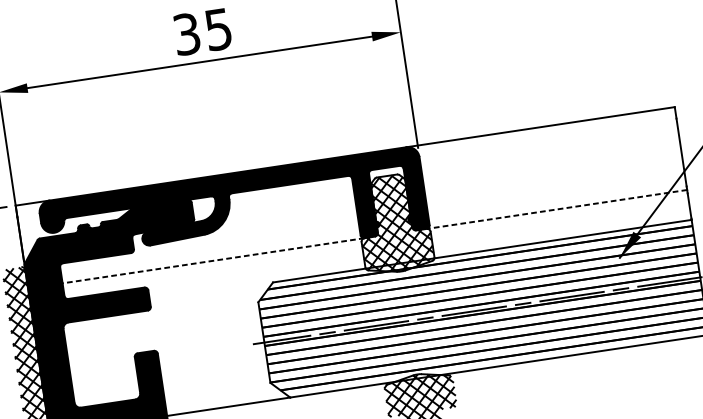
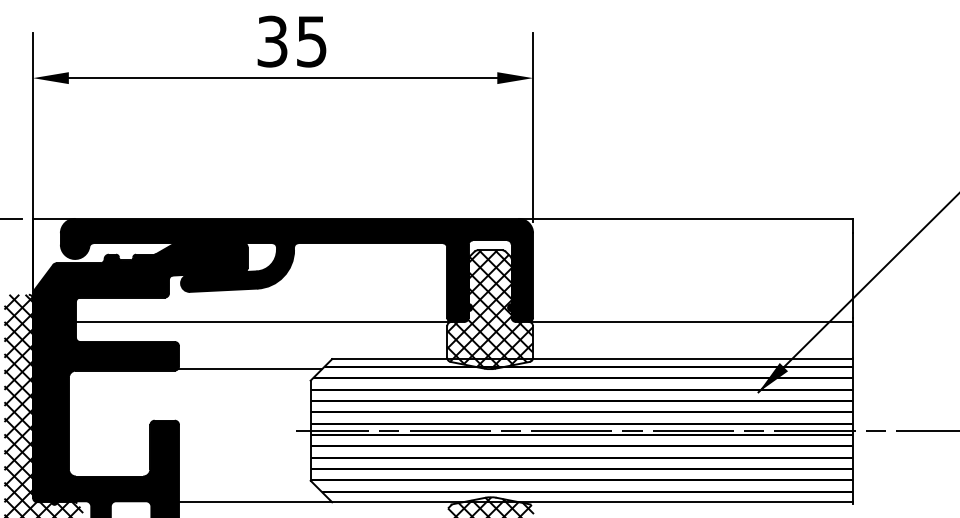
line: (556, 209) -> (690, 321), dashed -> solid
line: (213, 260) -> (263, 321), dashed -> solid
line: (207, 300) -> (249, 369), added

